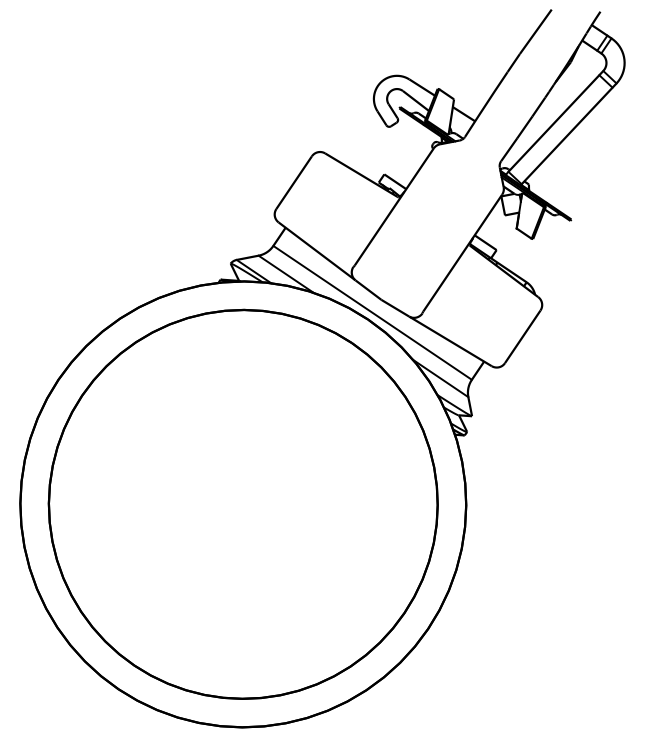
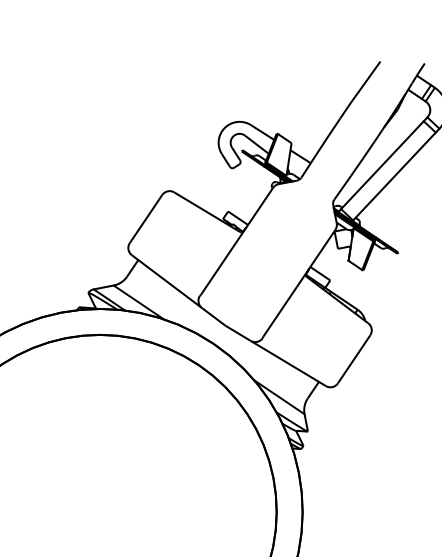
line: (372, 312) -> (217, 337), removed

